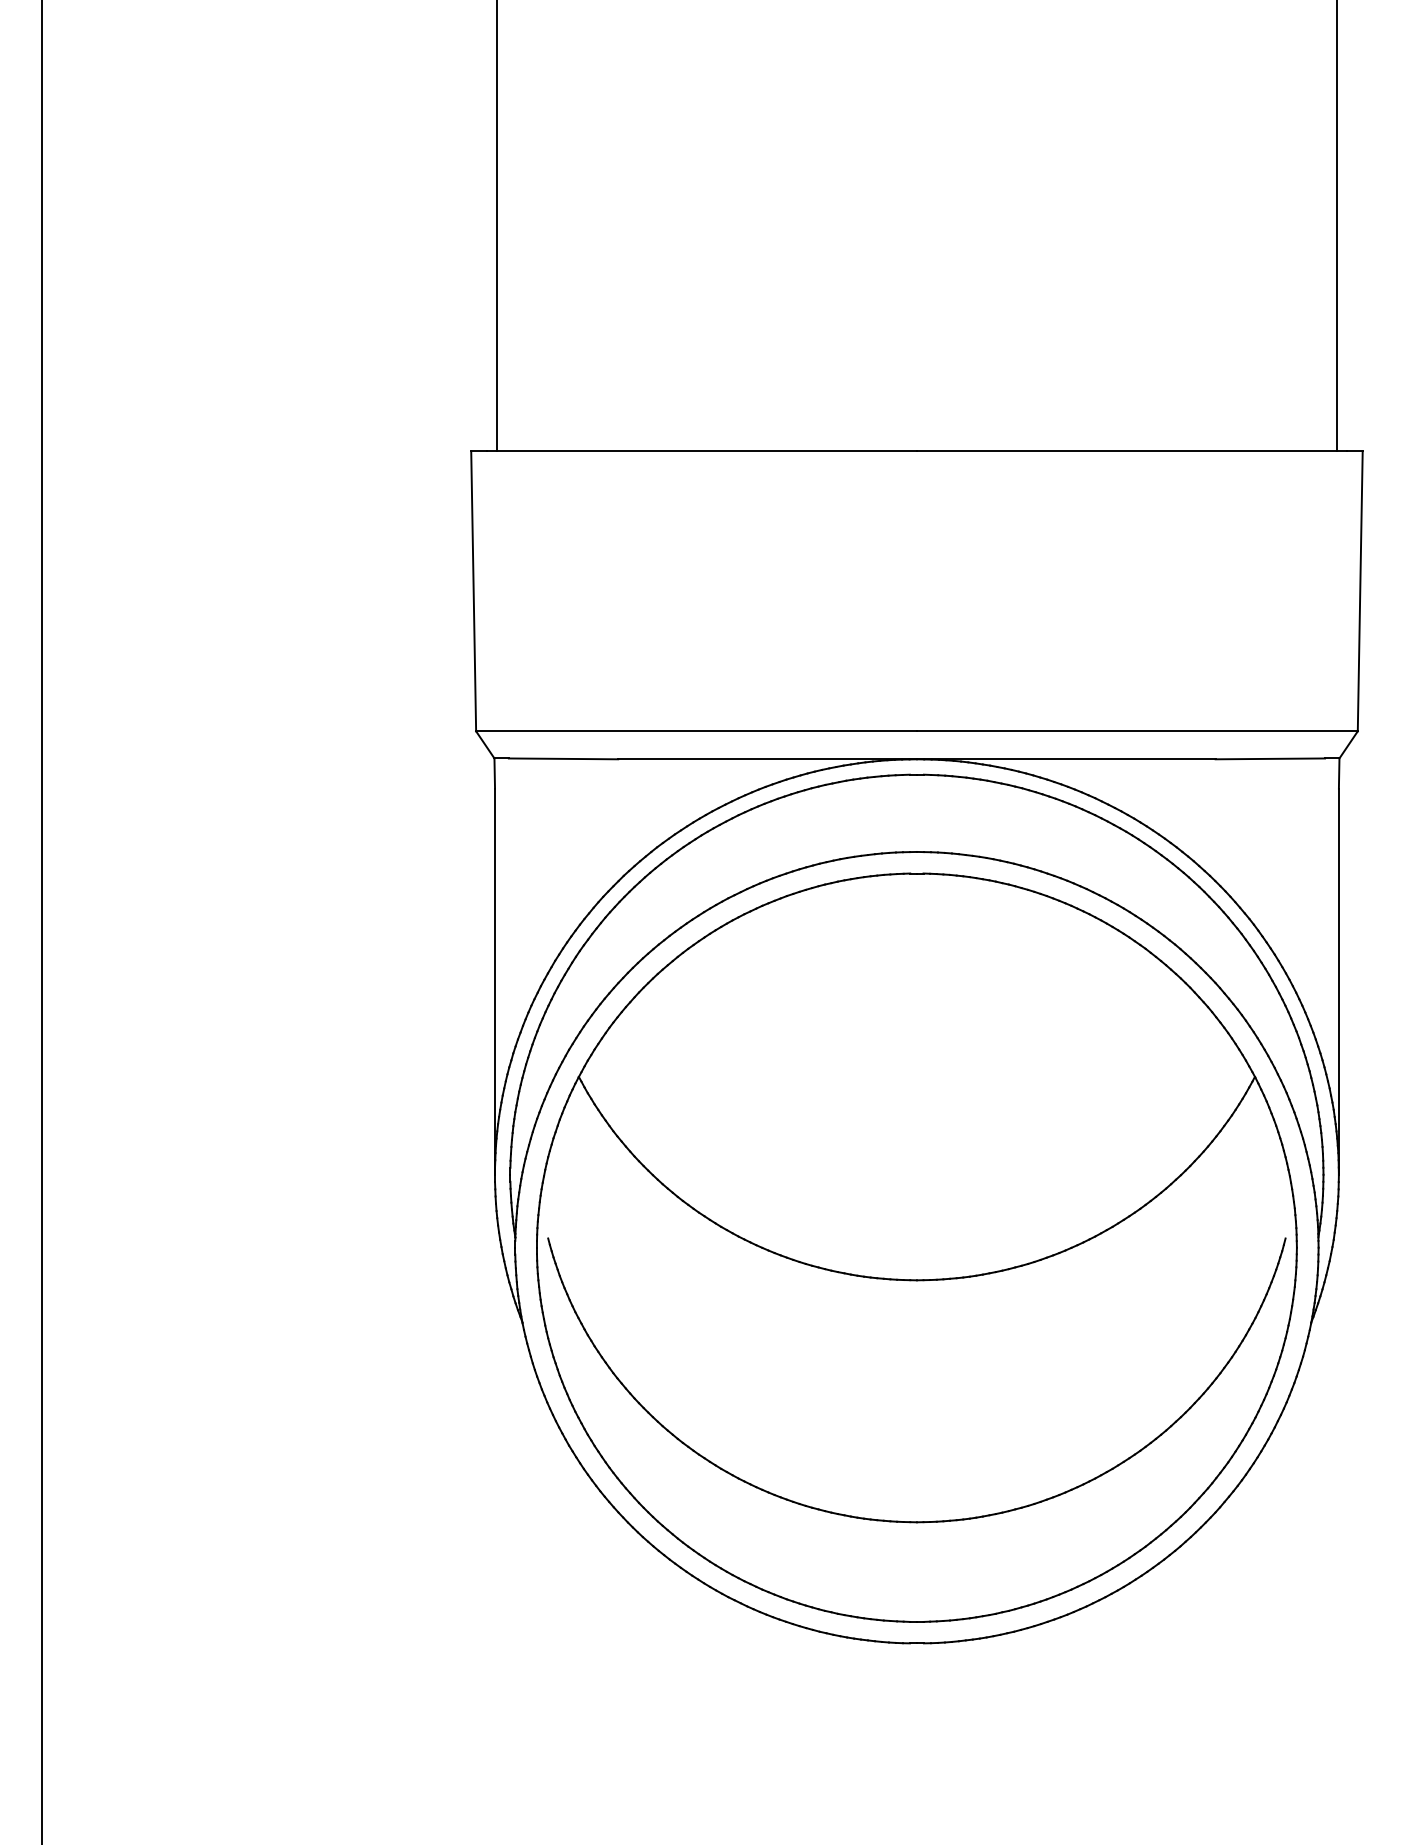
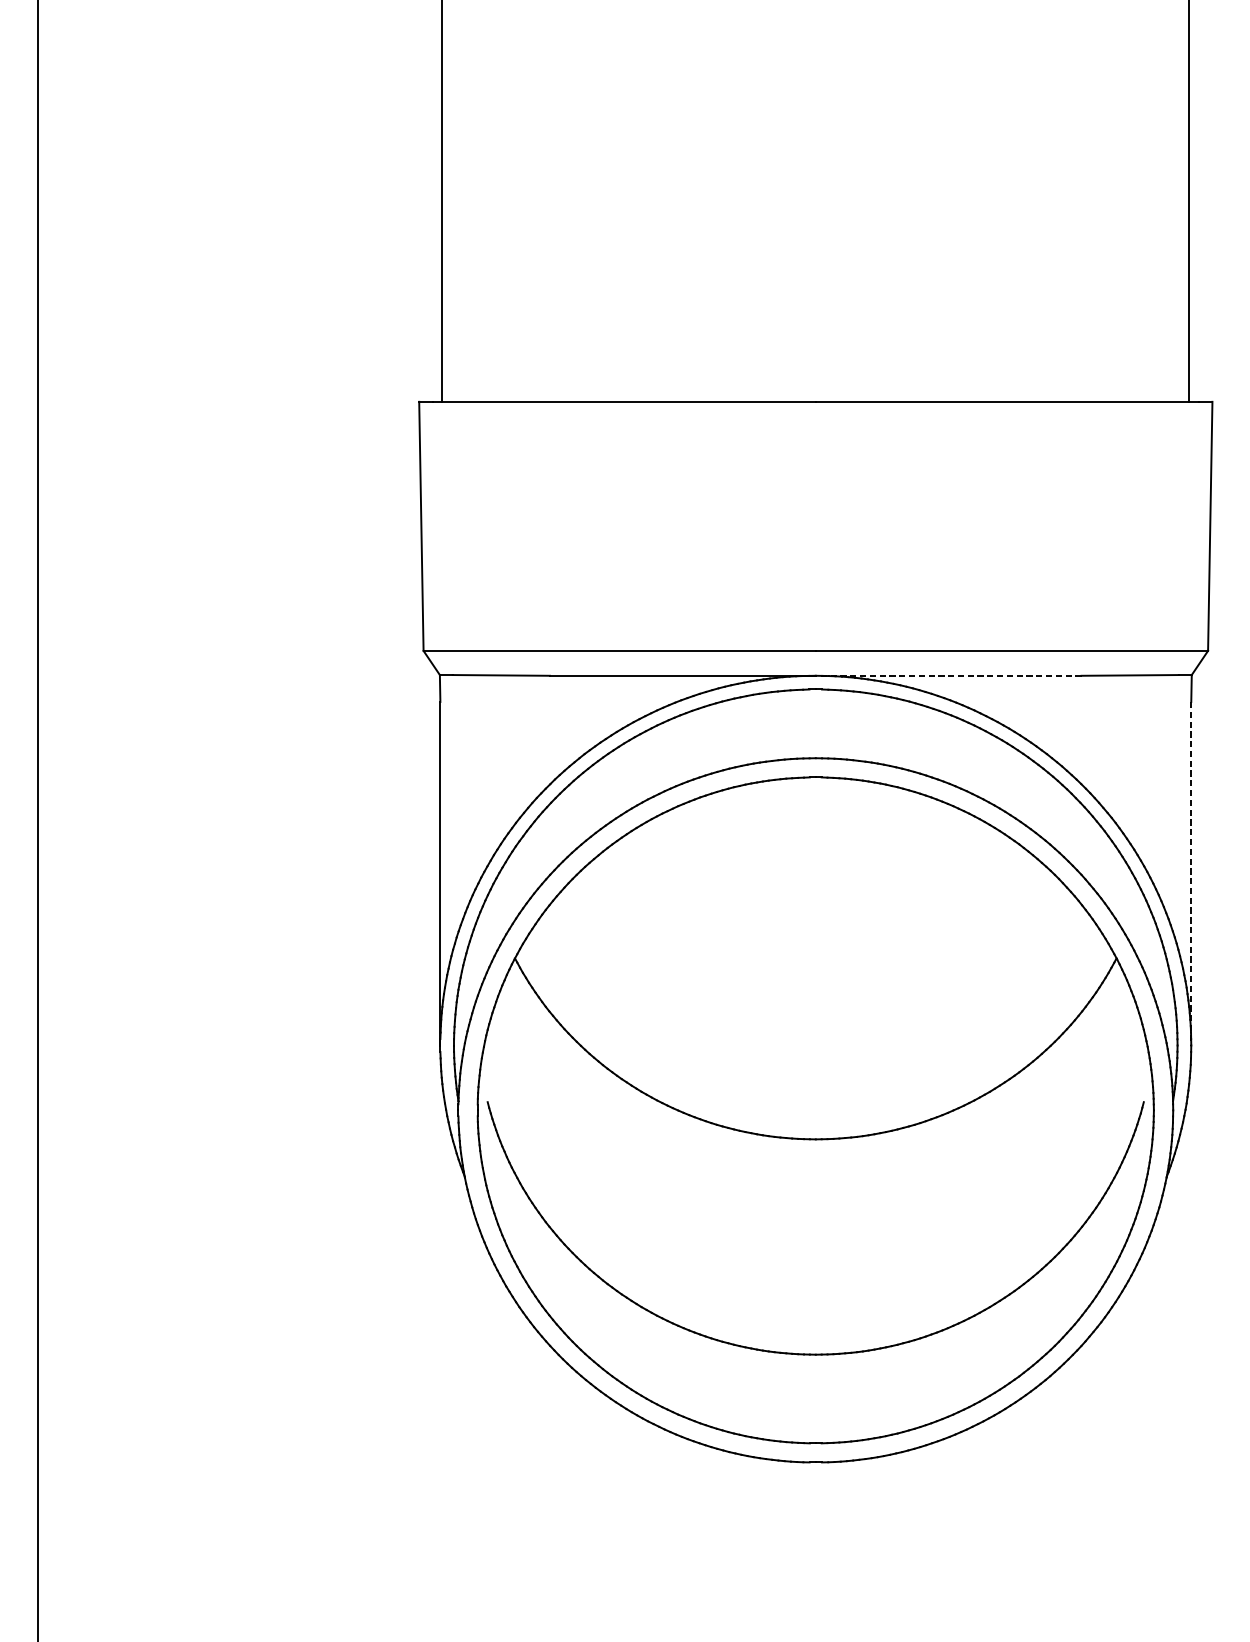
line: (1065, 759) -> (947, 675), solid -> dashed
line: (1338, 982) -> (1190, 874), solid -> dashed

